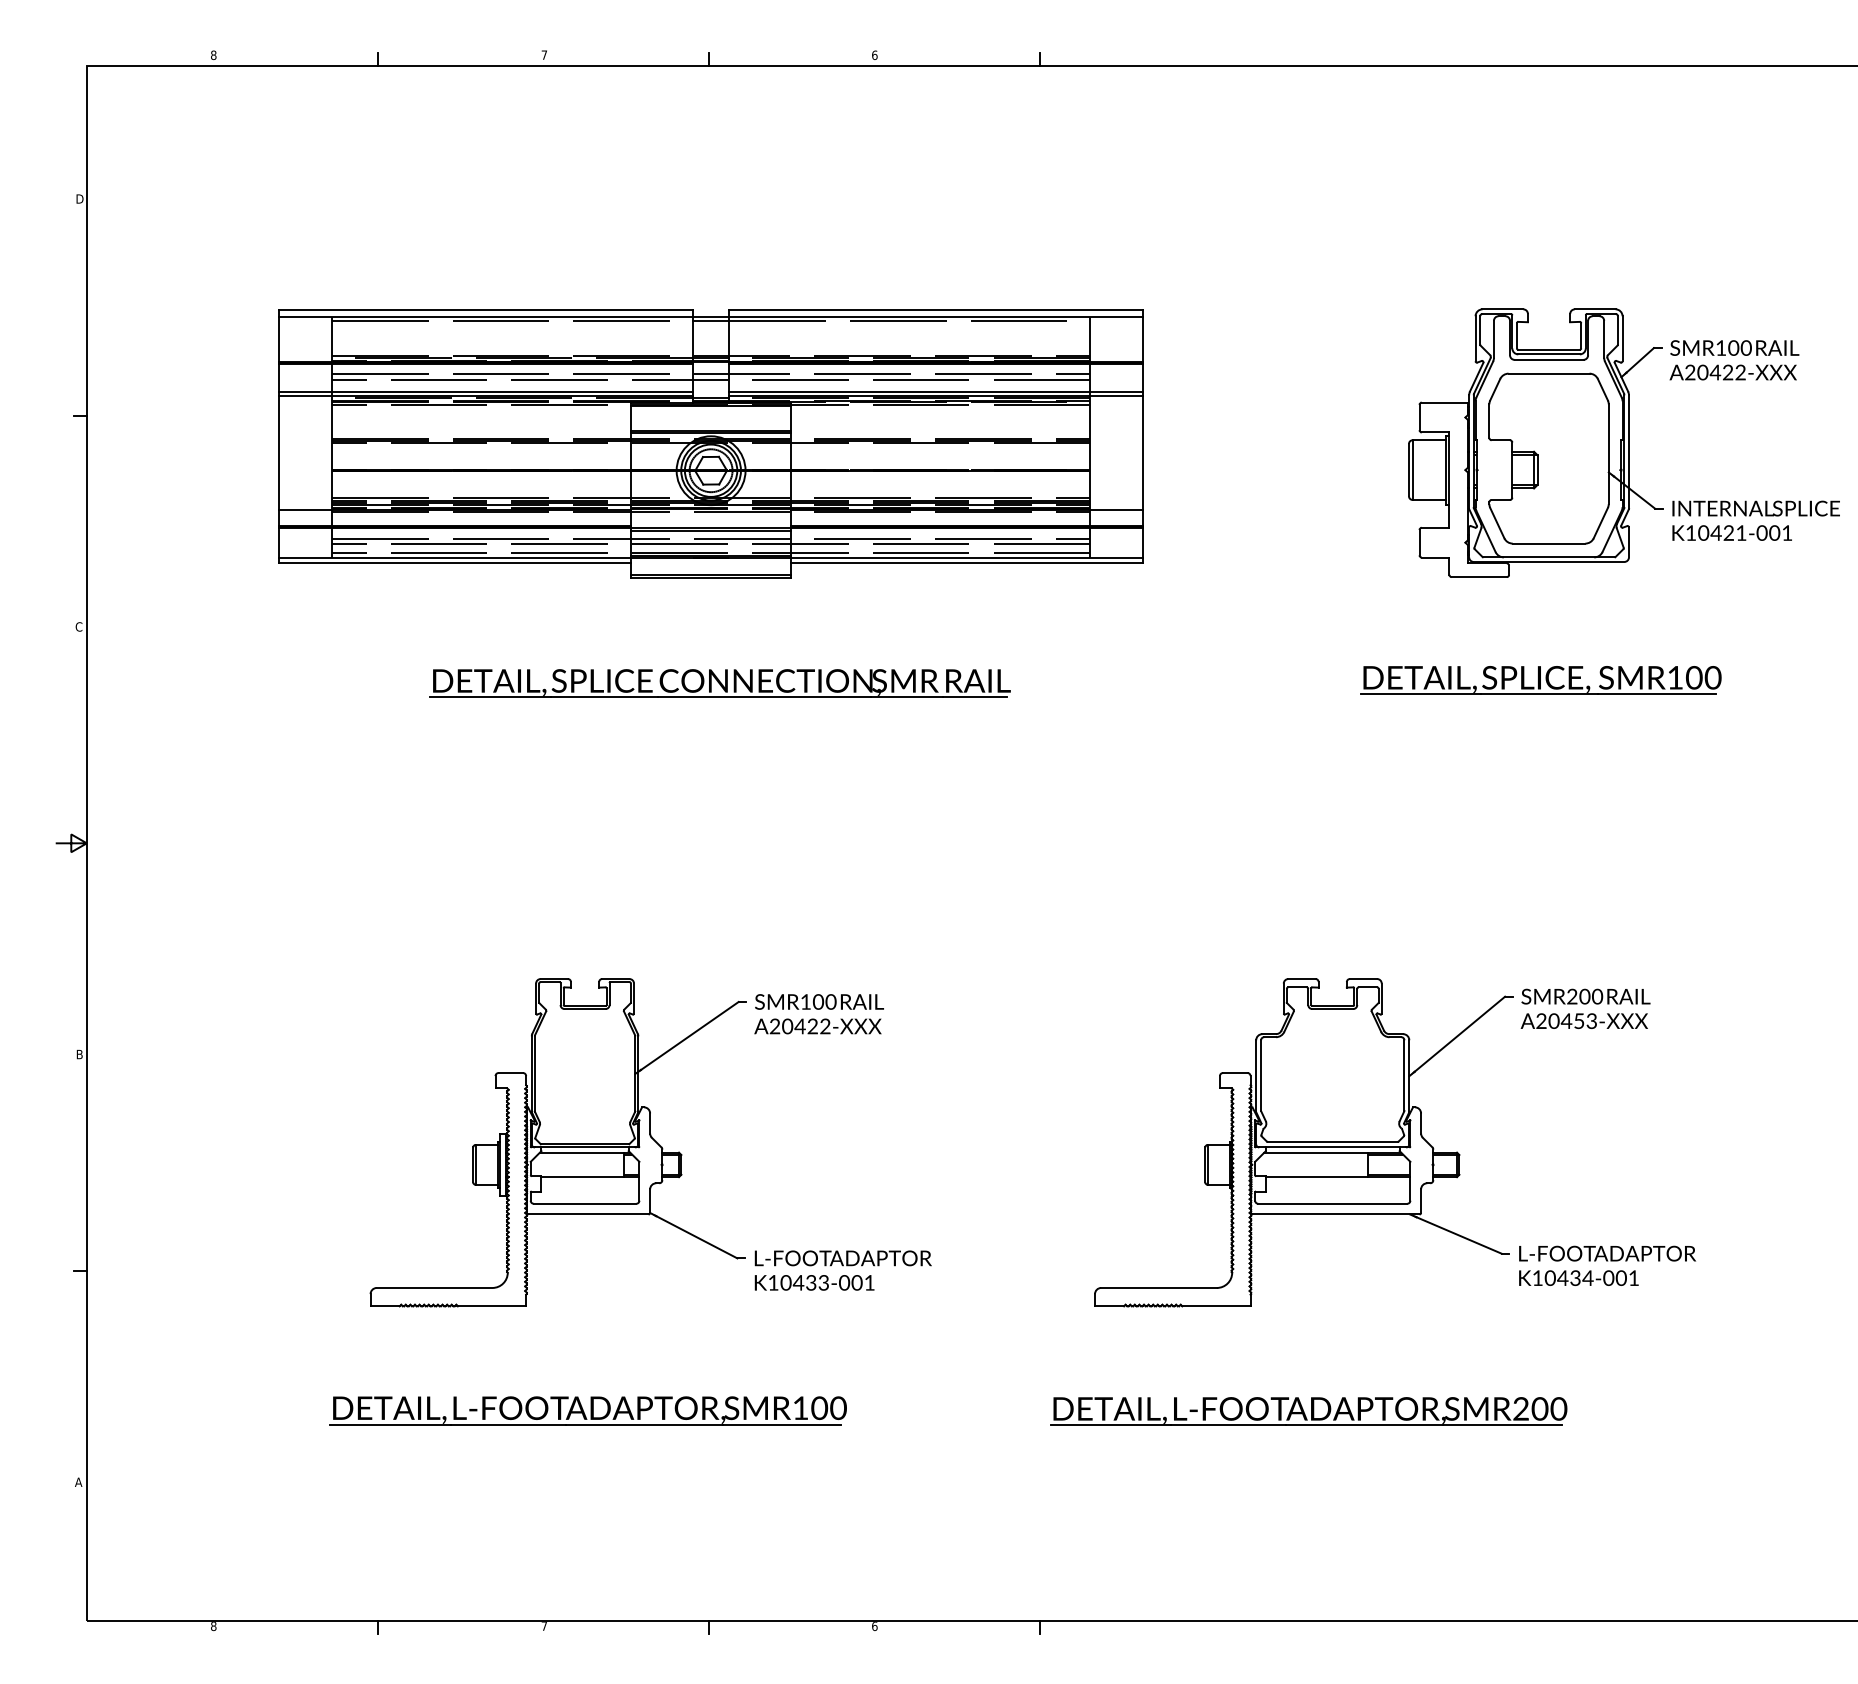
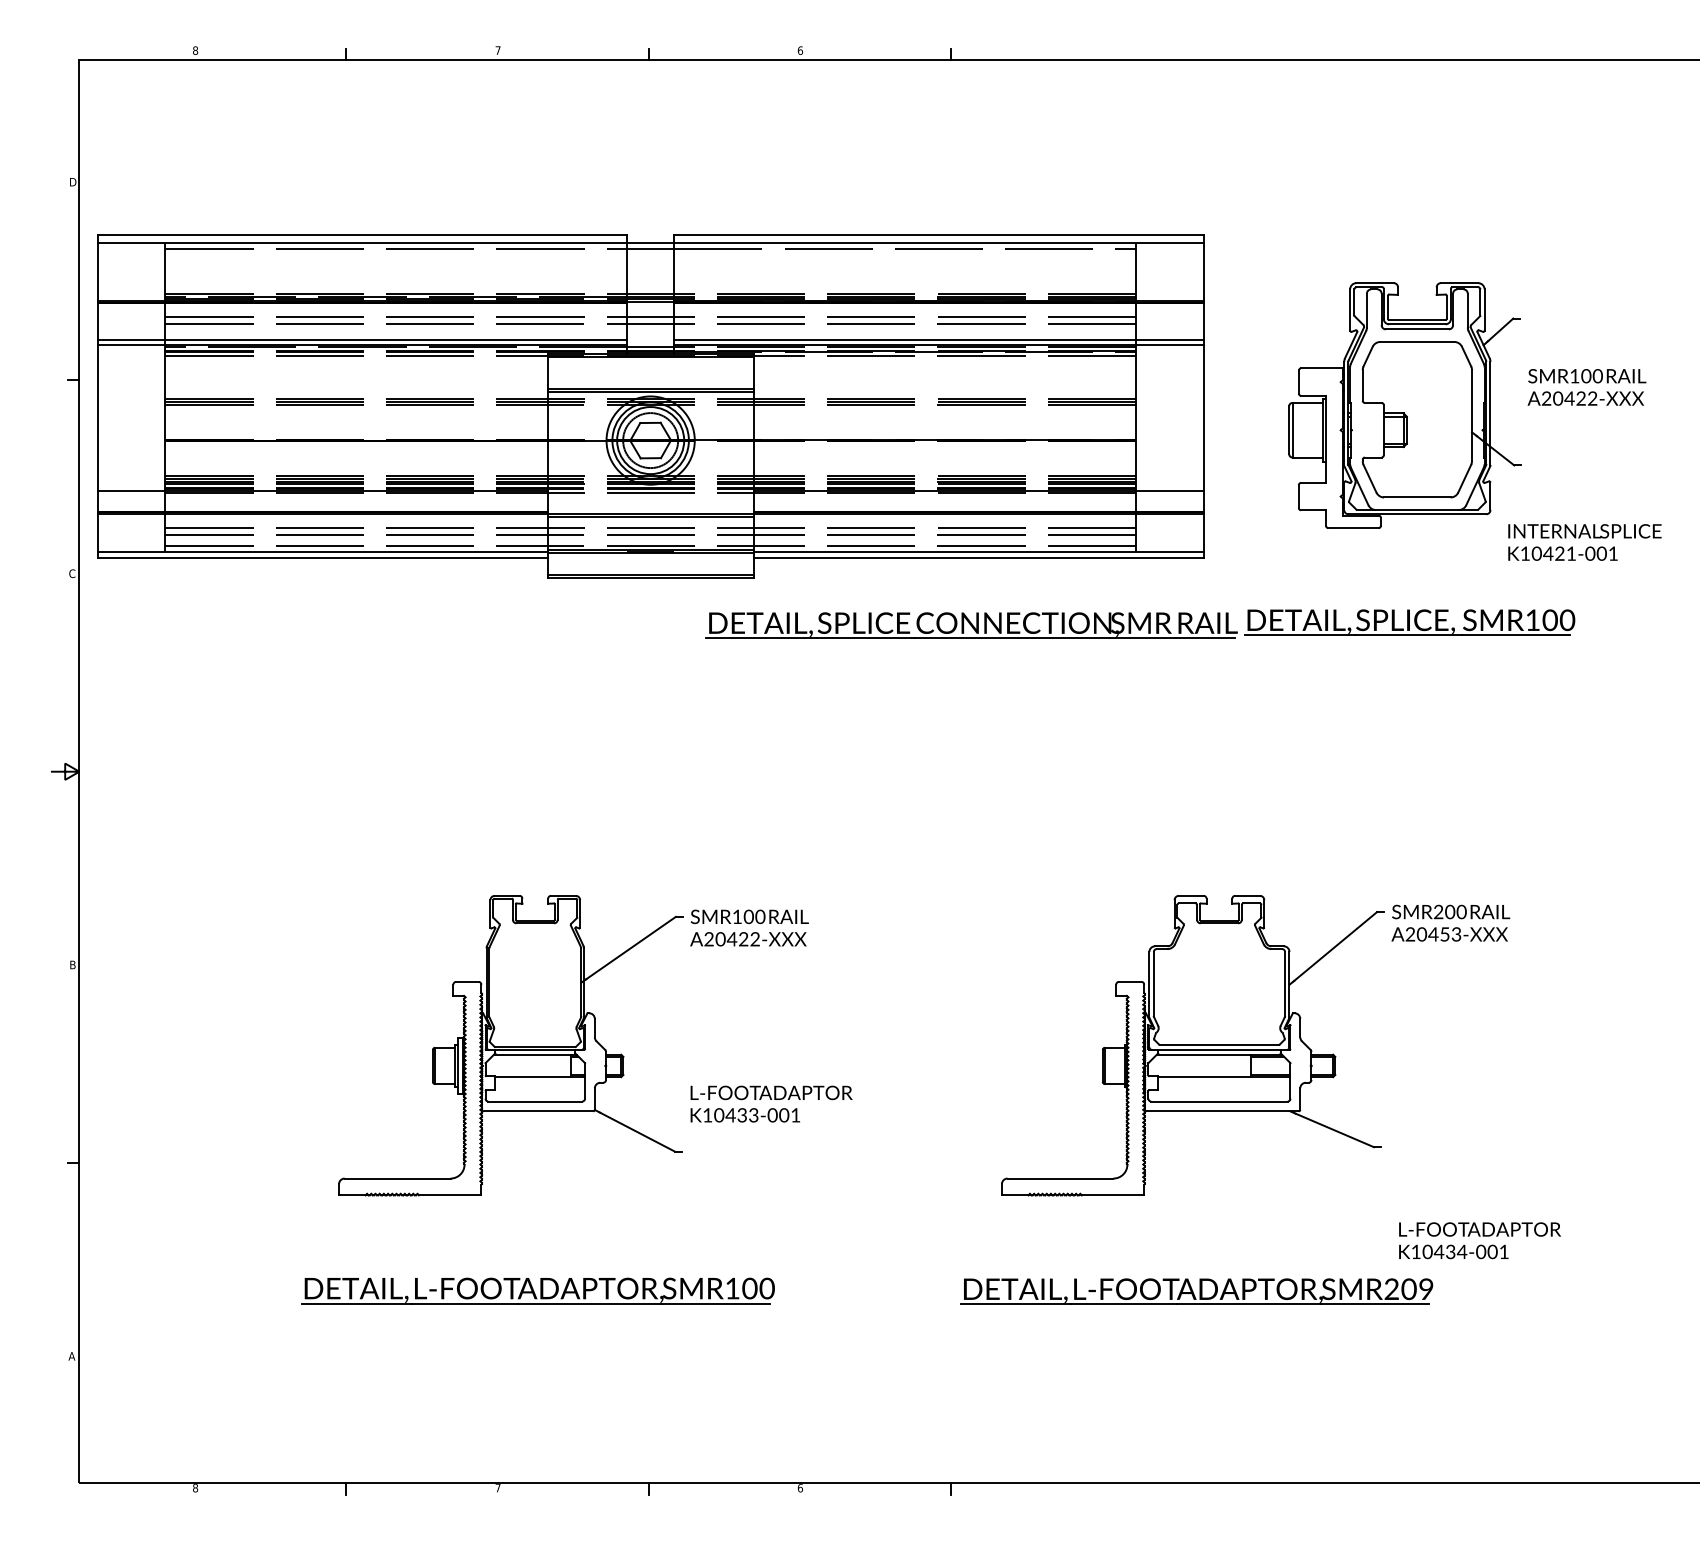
text: (1734, 360) -> (1587, 387), moved
part: (710, 443) -> (650, 405), size x1.4
text: (1755, 520) -> (1584, 542), moved
part: (719, 683) -> (971, 625), moved
text: (1607, 1265) -> (1479, 1240), moved
text: (842, 1270) -> (770, 1104), moved
text: (1558, 1409) -> (1425, 1289), SMR200 -> SMR209

